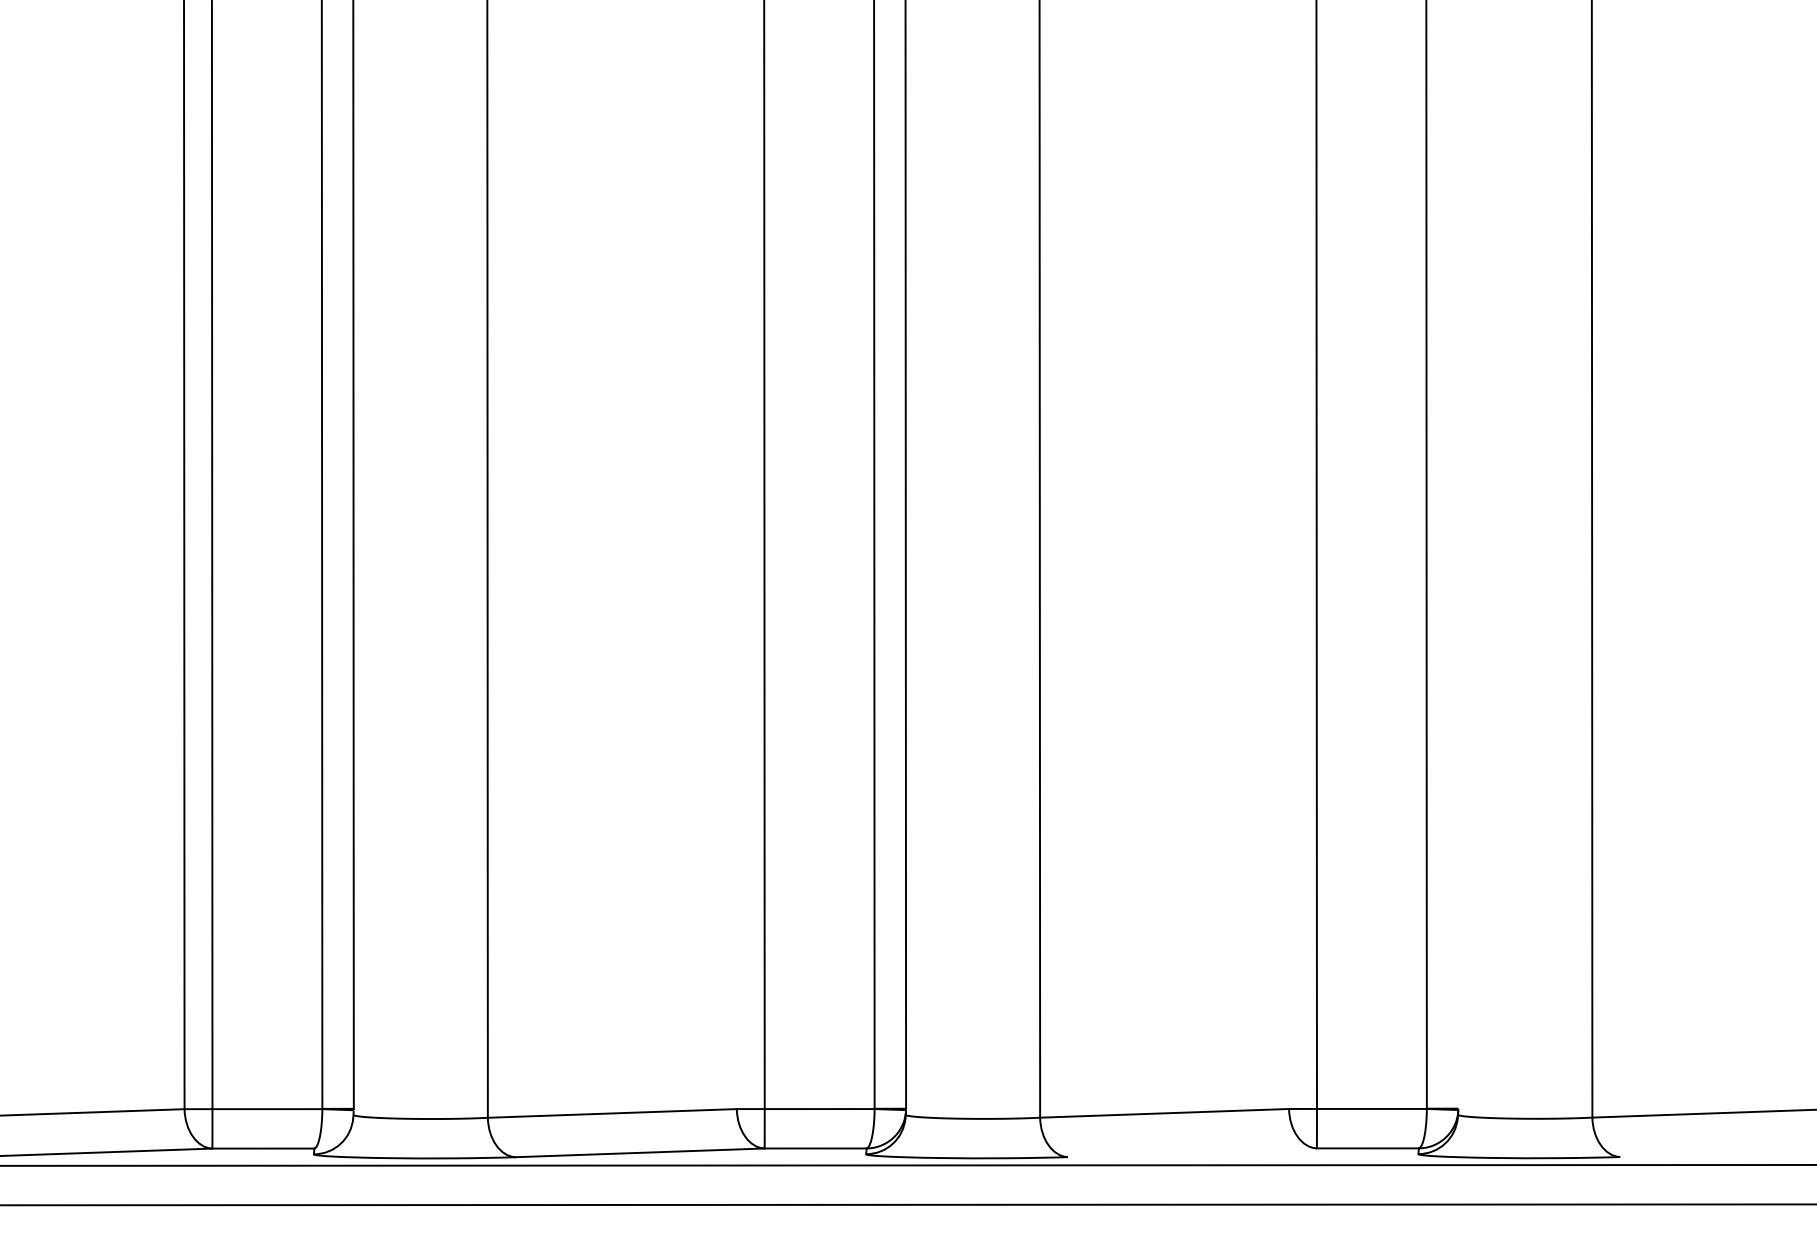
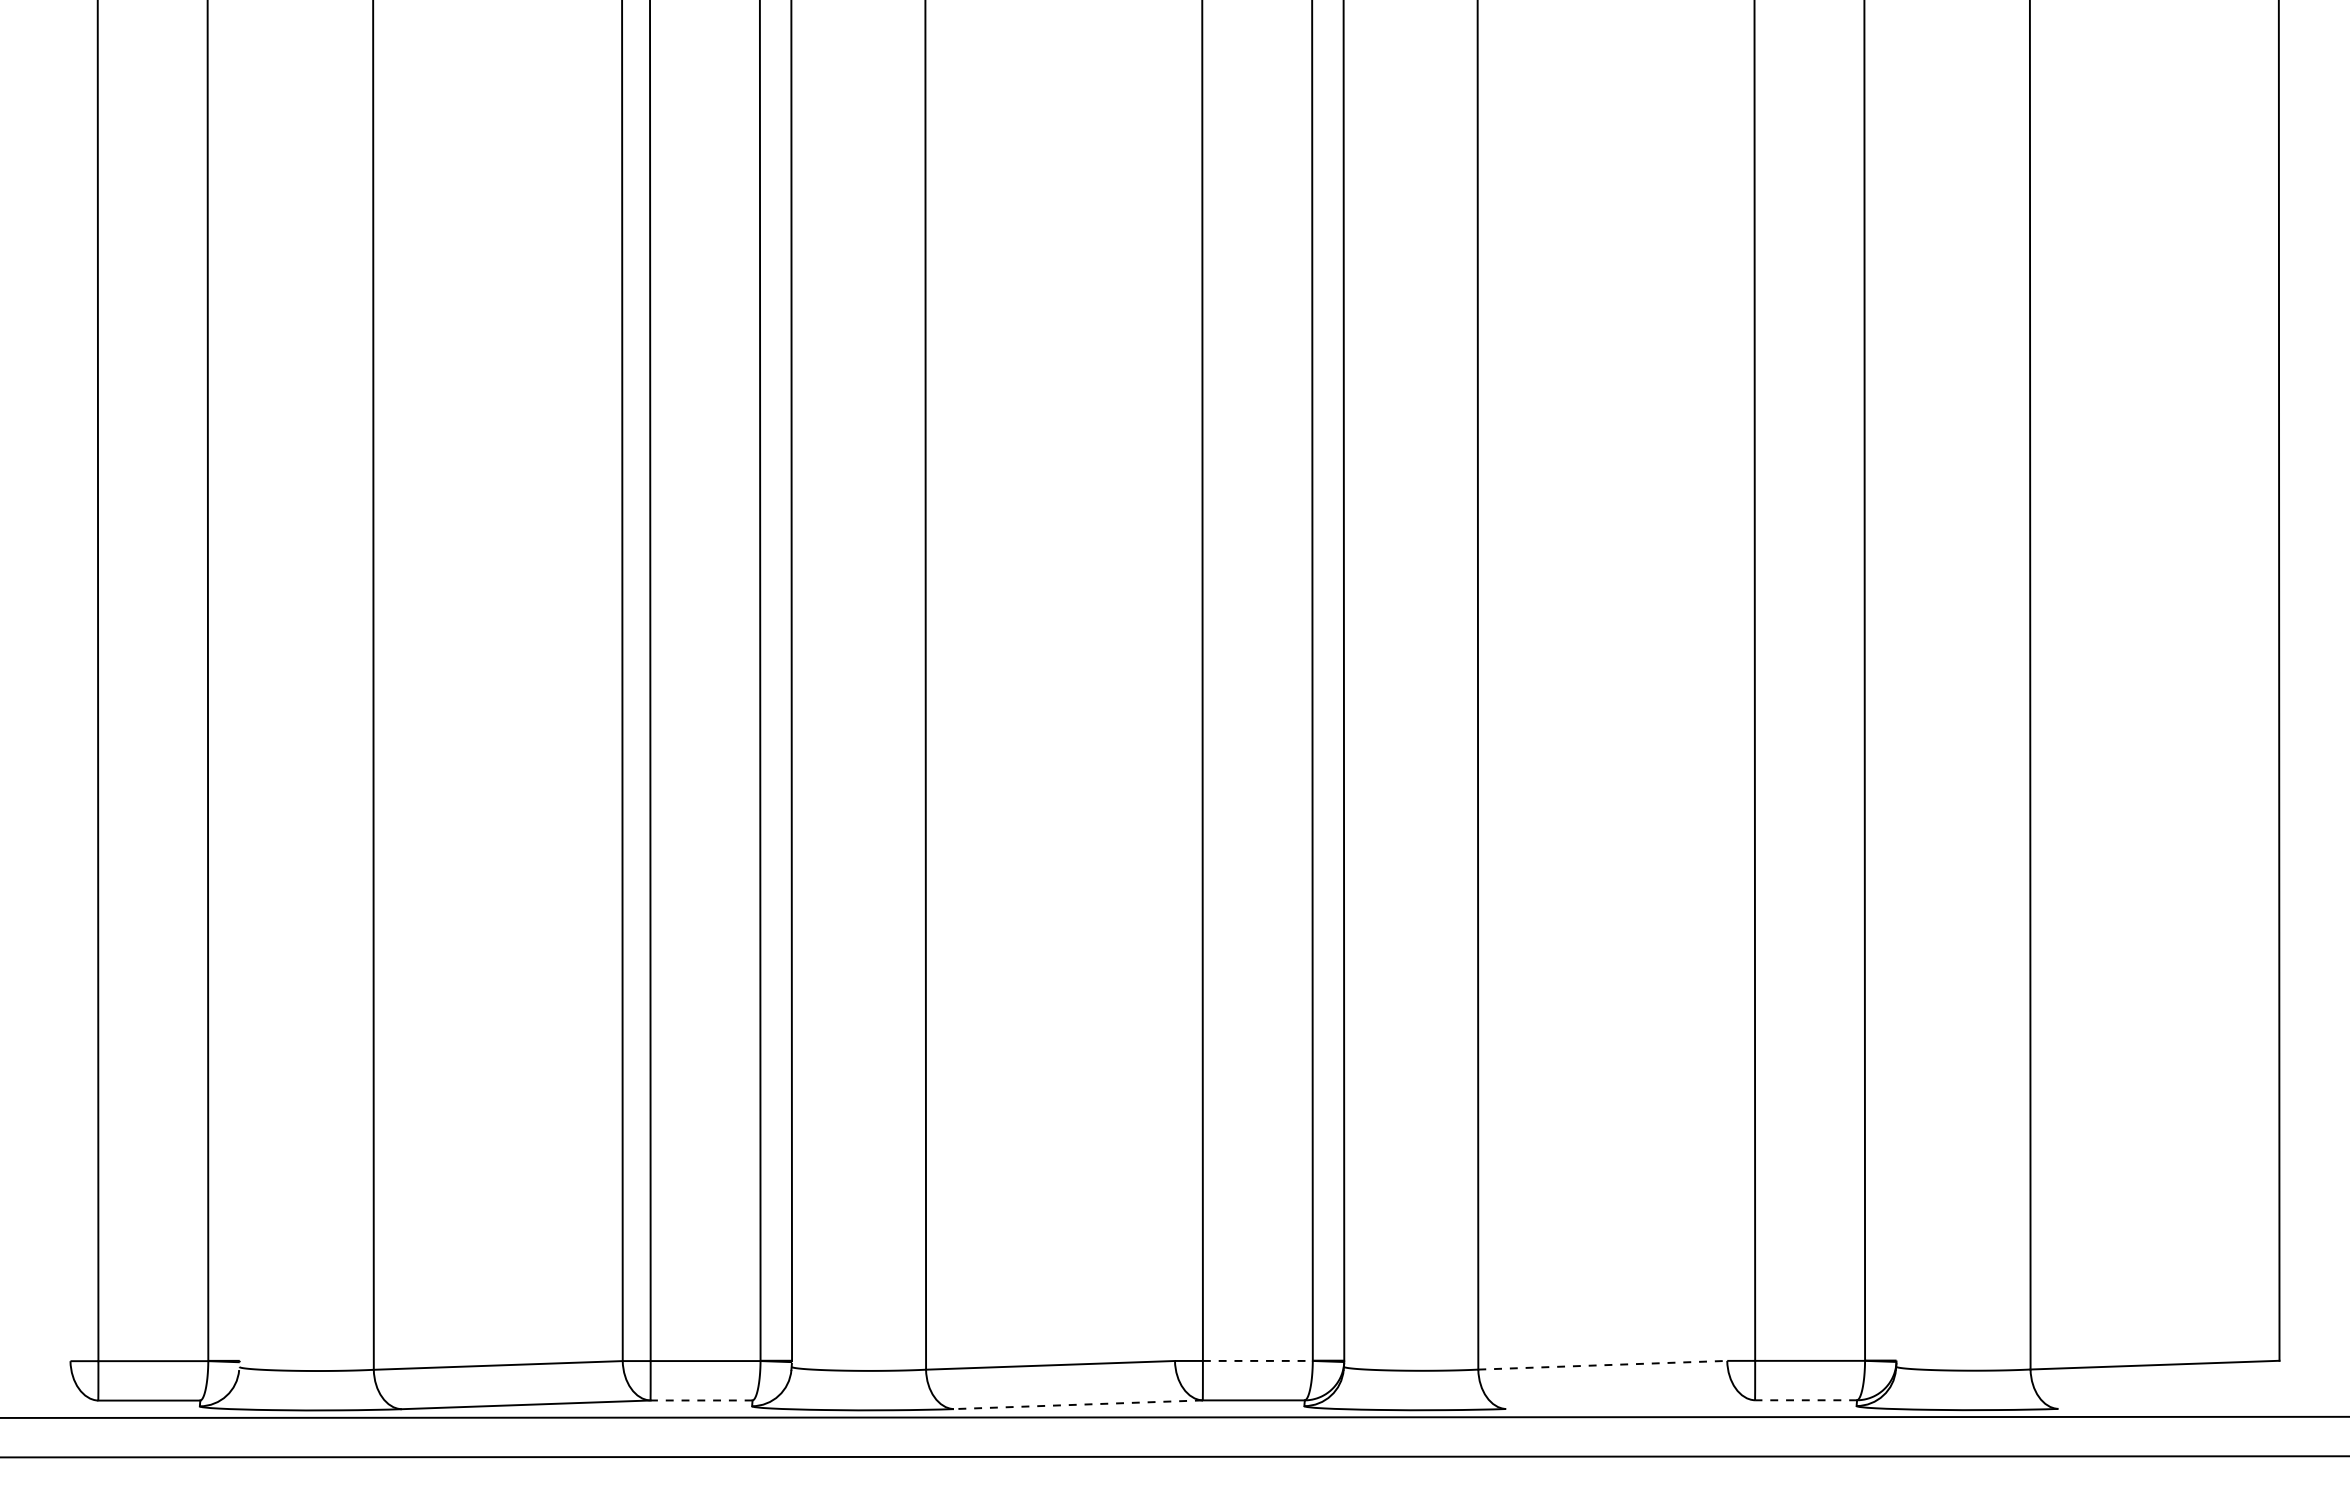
line: (819, 1108) -> (1257, 1360), solid -> dashed
line: (1164, 1113) -> (1602, 1365), solid -> dashed
line: (263, 1148) -> (701, 1400), solid -> dashed
line: (1367, 1148) -> (1805, 1400), solid -> dashed
line: (640, 1152) -> (1078, 1404), solid -> dashed

